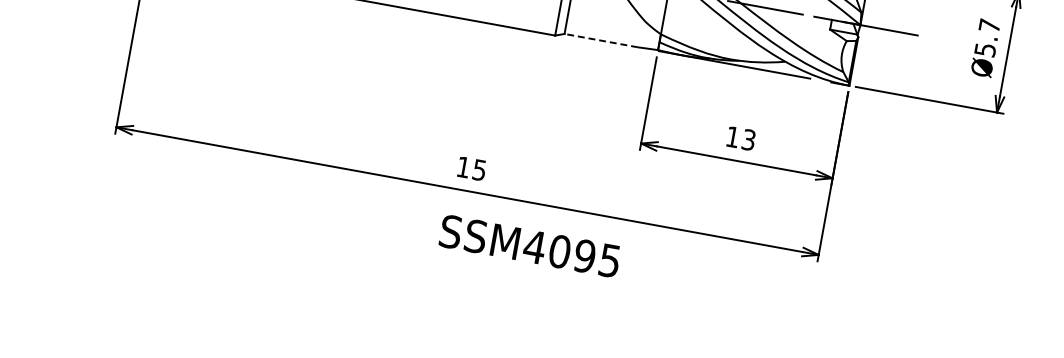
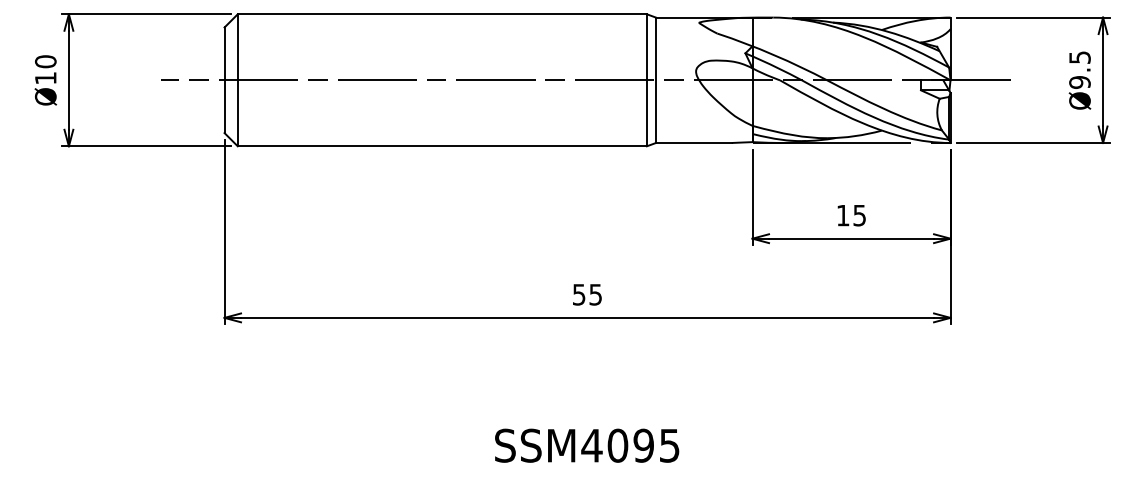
text: (987, 37) -> (1079, 69), Ø5.7 -> Ø9.5
line: (600, 41) -> (693, 143), dashed -> solid
text: (748, 138) -> (859, 214), 13 -> 15
text: (463, 167) -> (579, 294), 15 -> 55
text: (530, 246) -> (587, 445), moved

